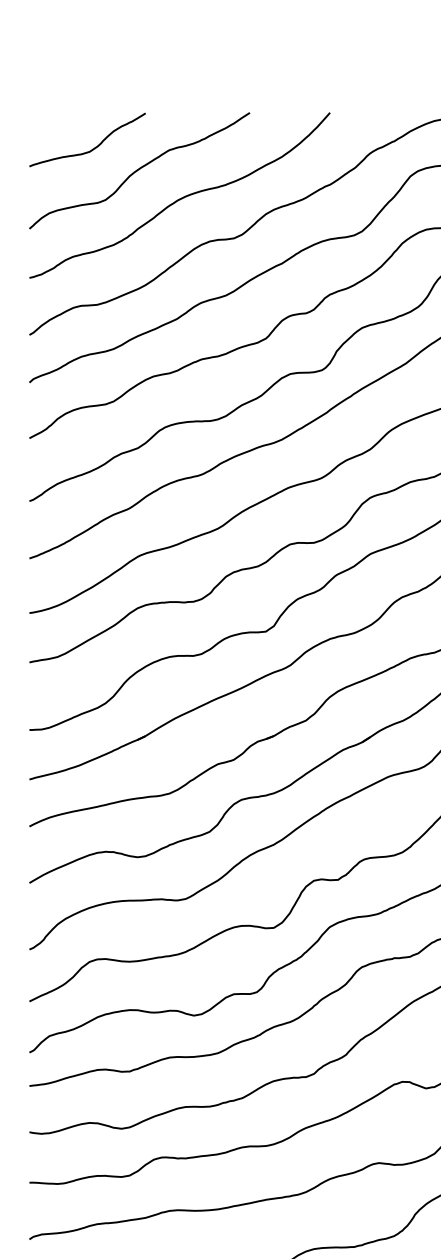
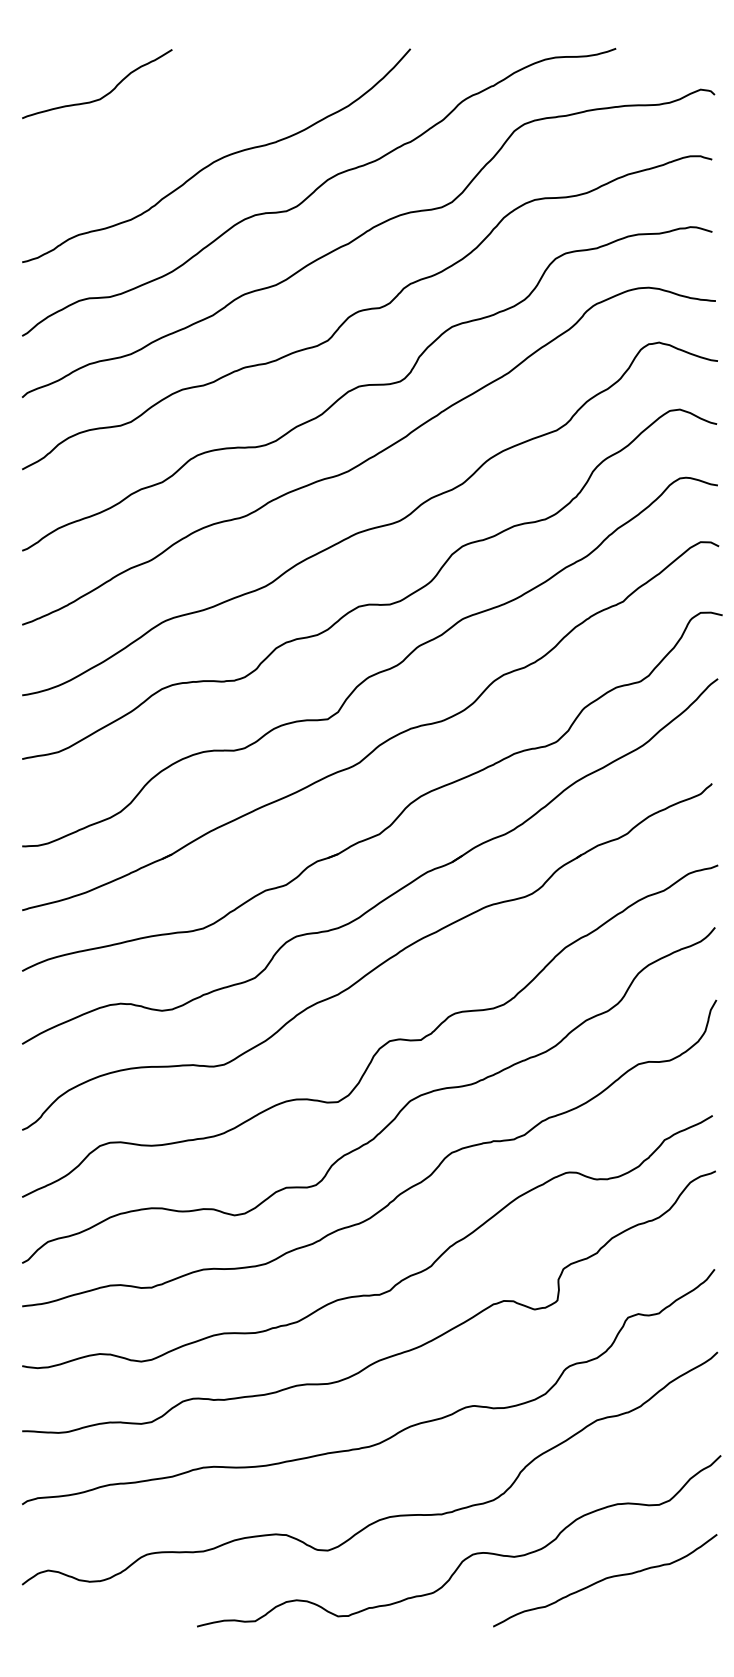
curve: (139, 169) -> (164, 122), removed

